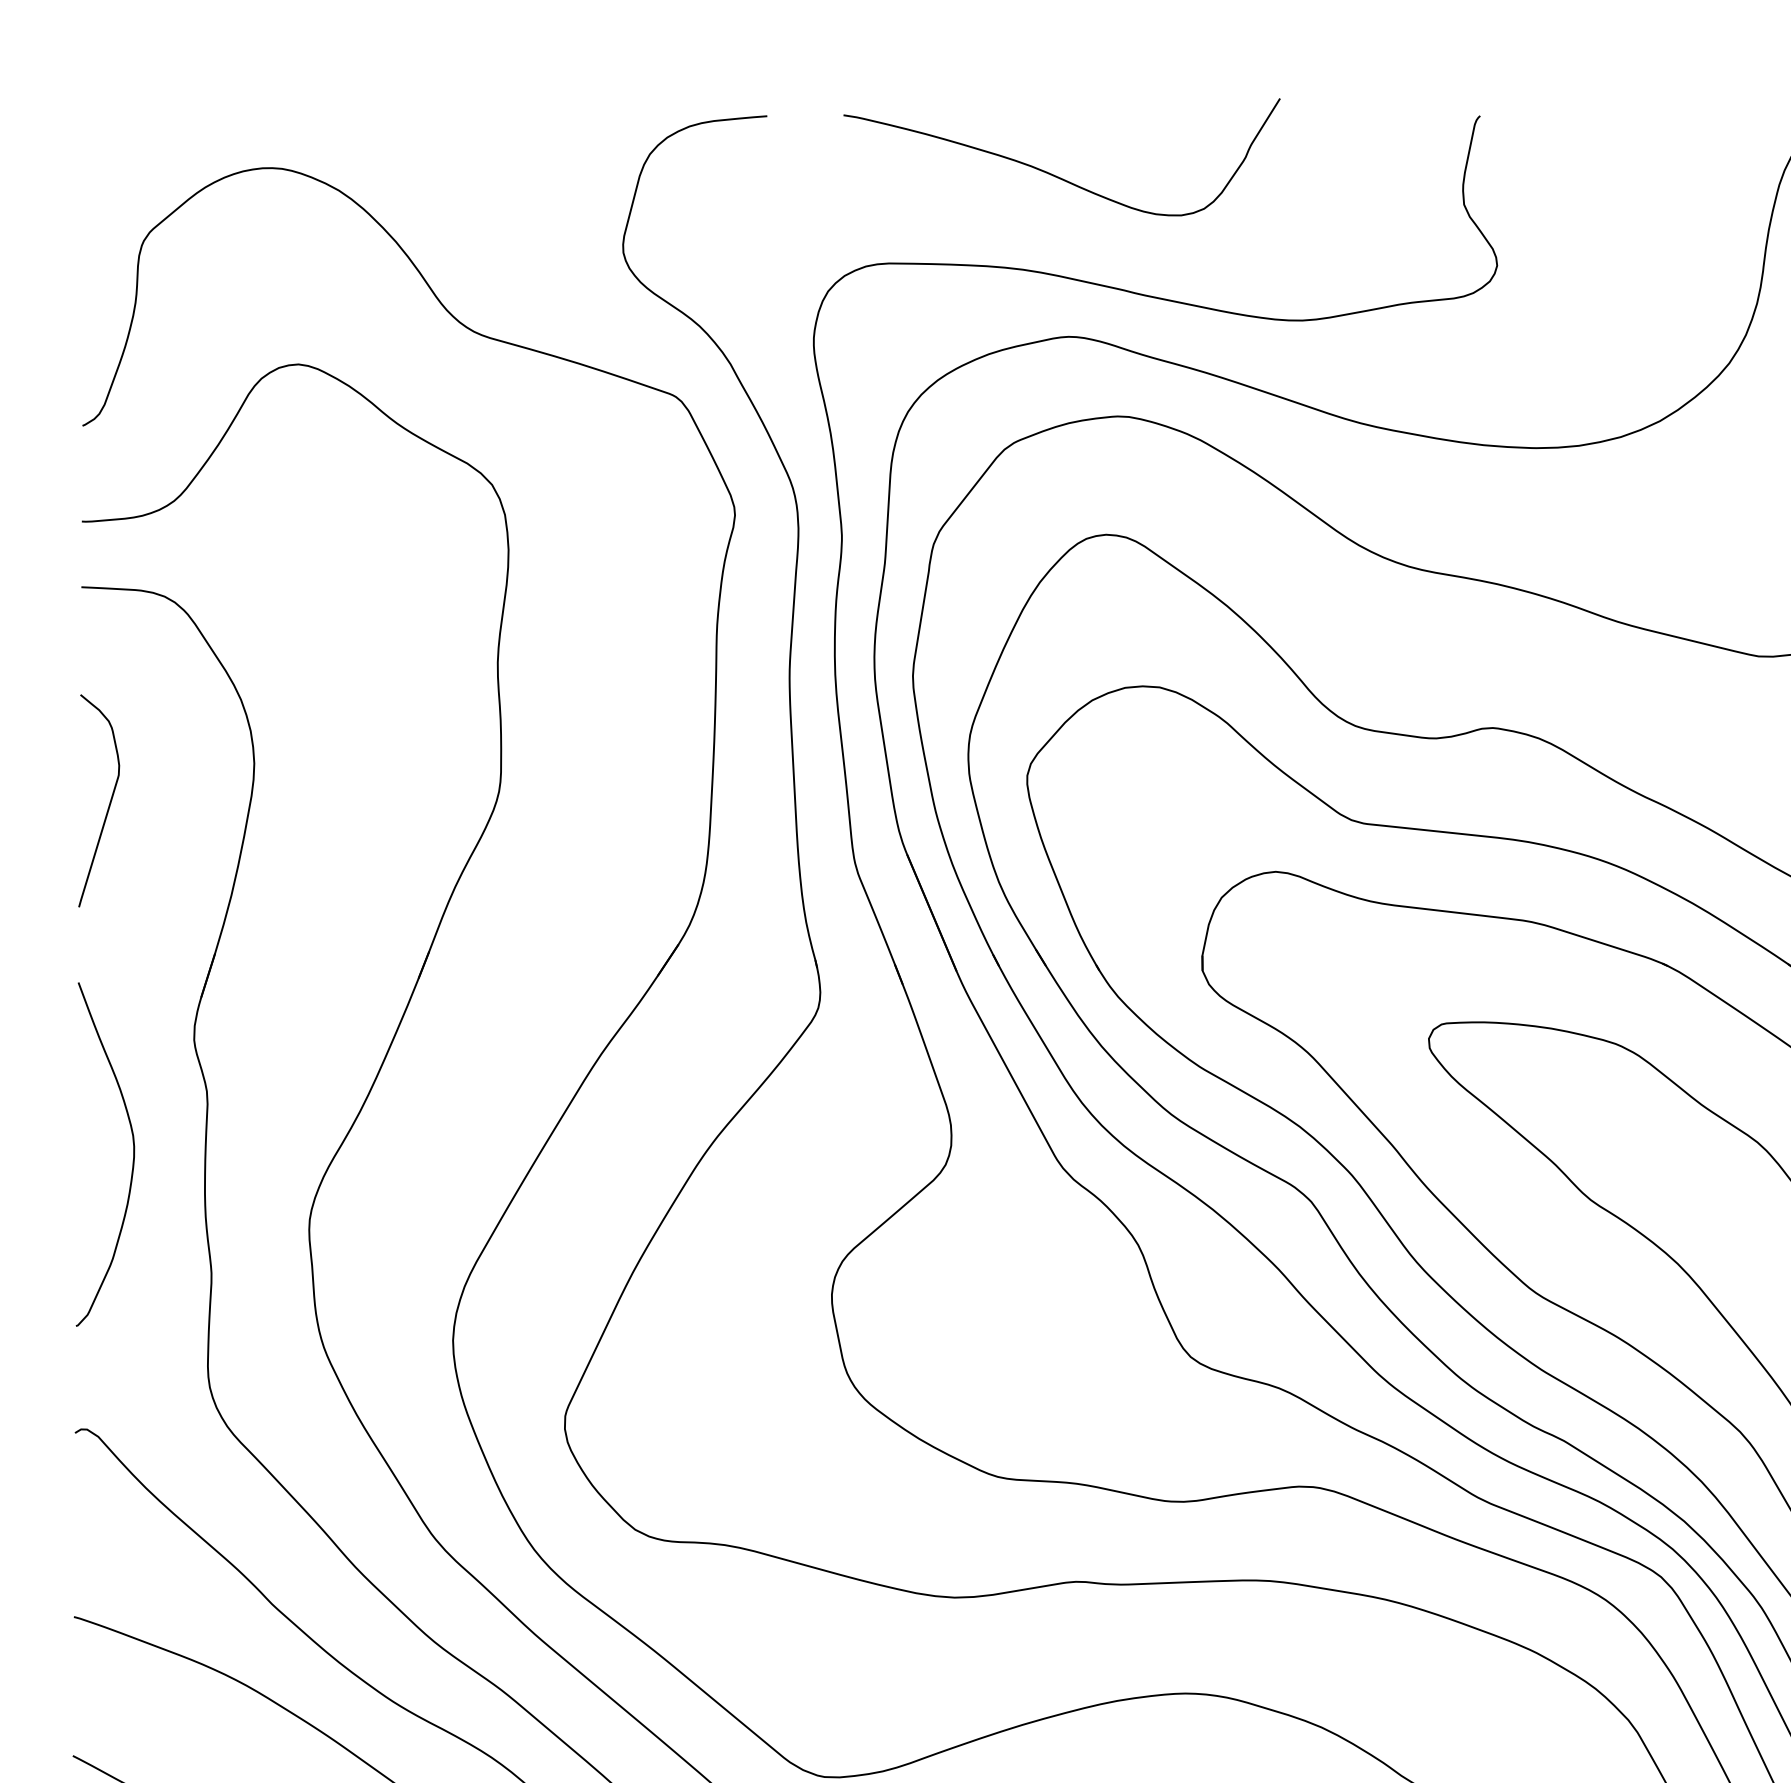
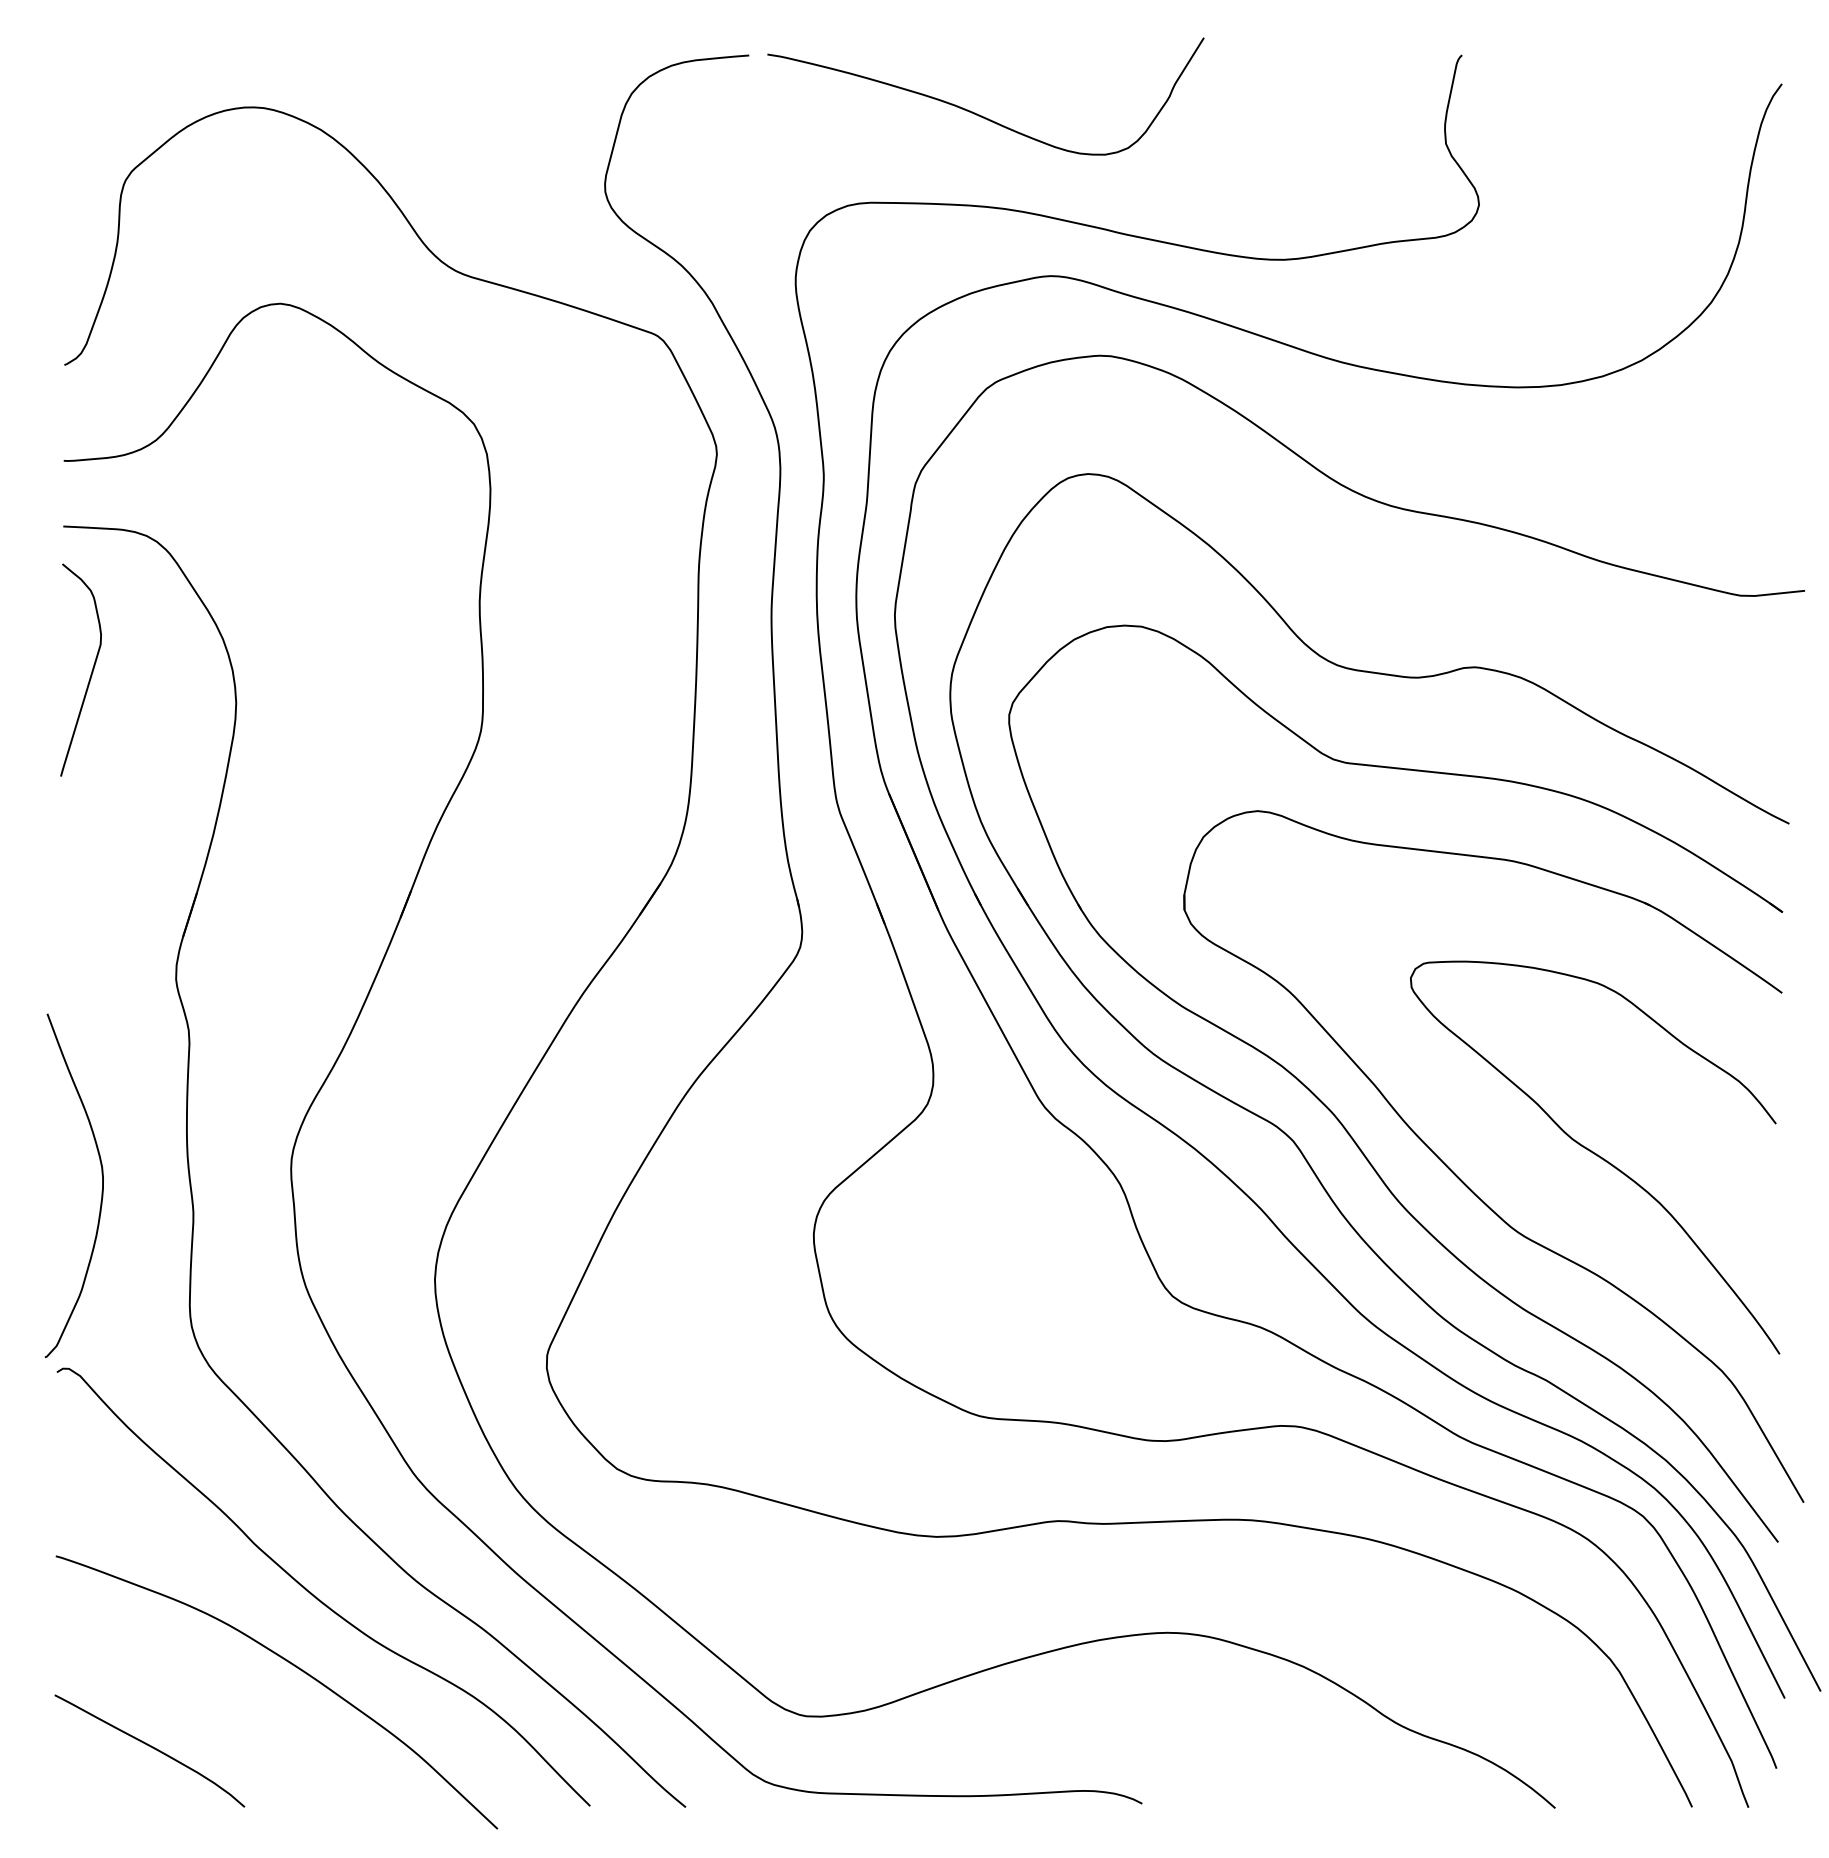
curve: (1053, 174) -> (977, 113), moved
curve: (109, 802) -> (91, 671), moved
curve: (132, 1160) -> (101, 1191), moved

